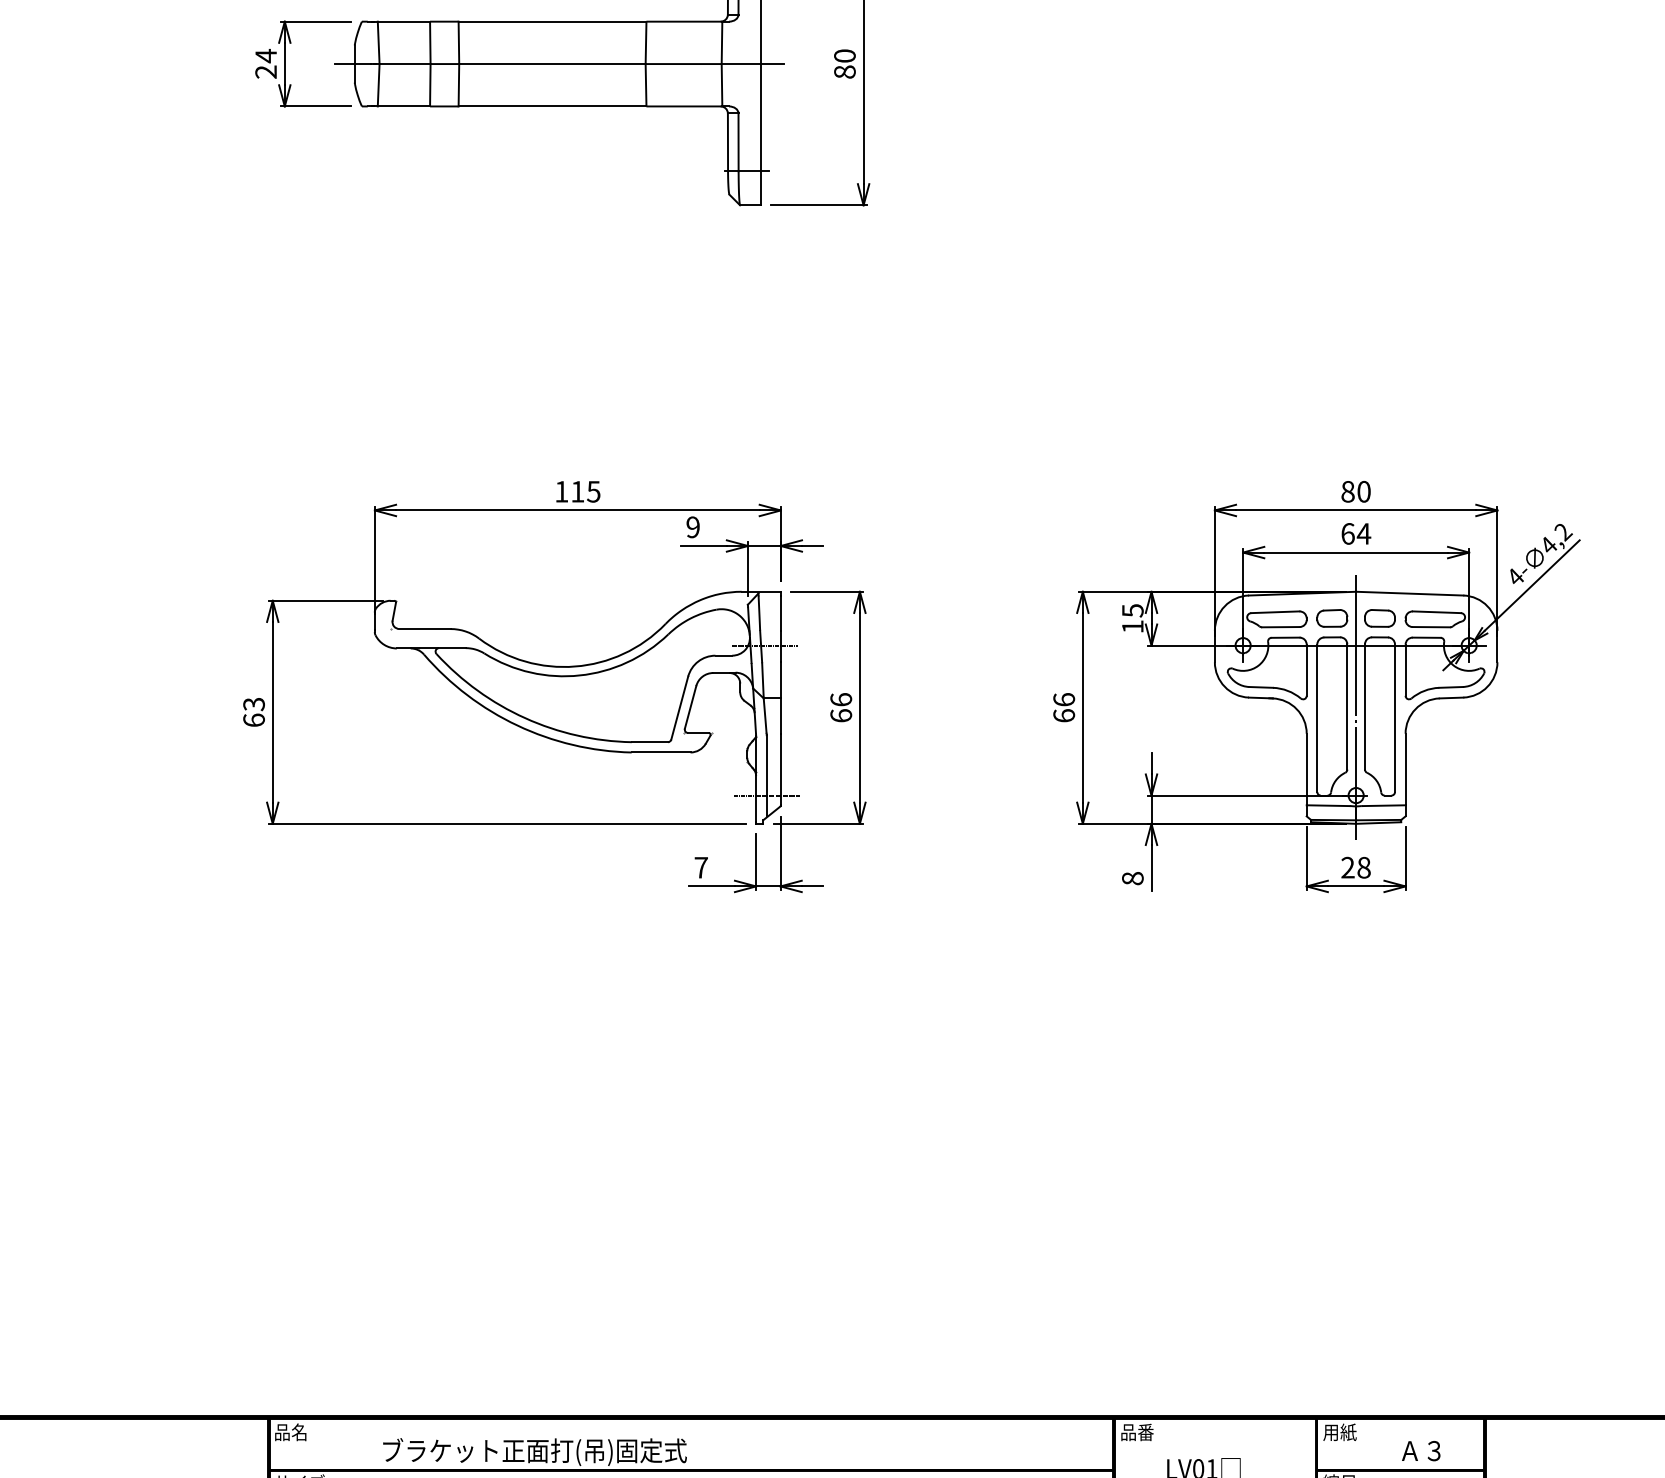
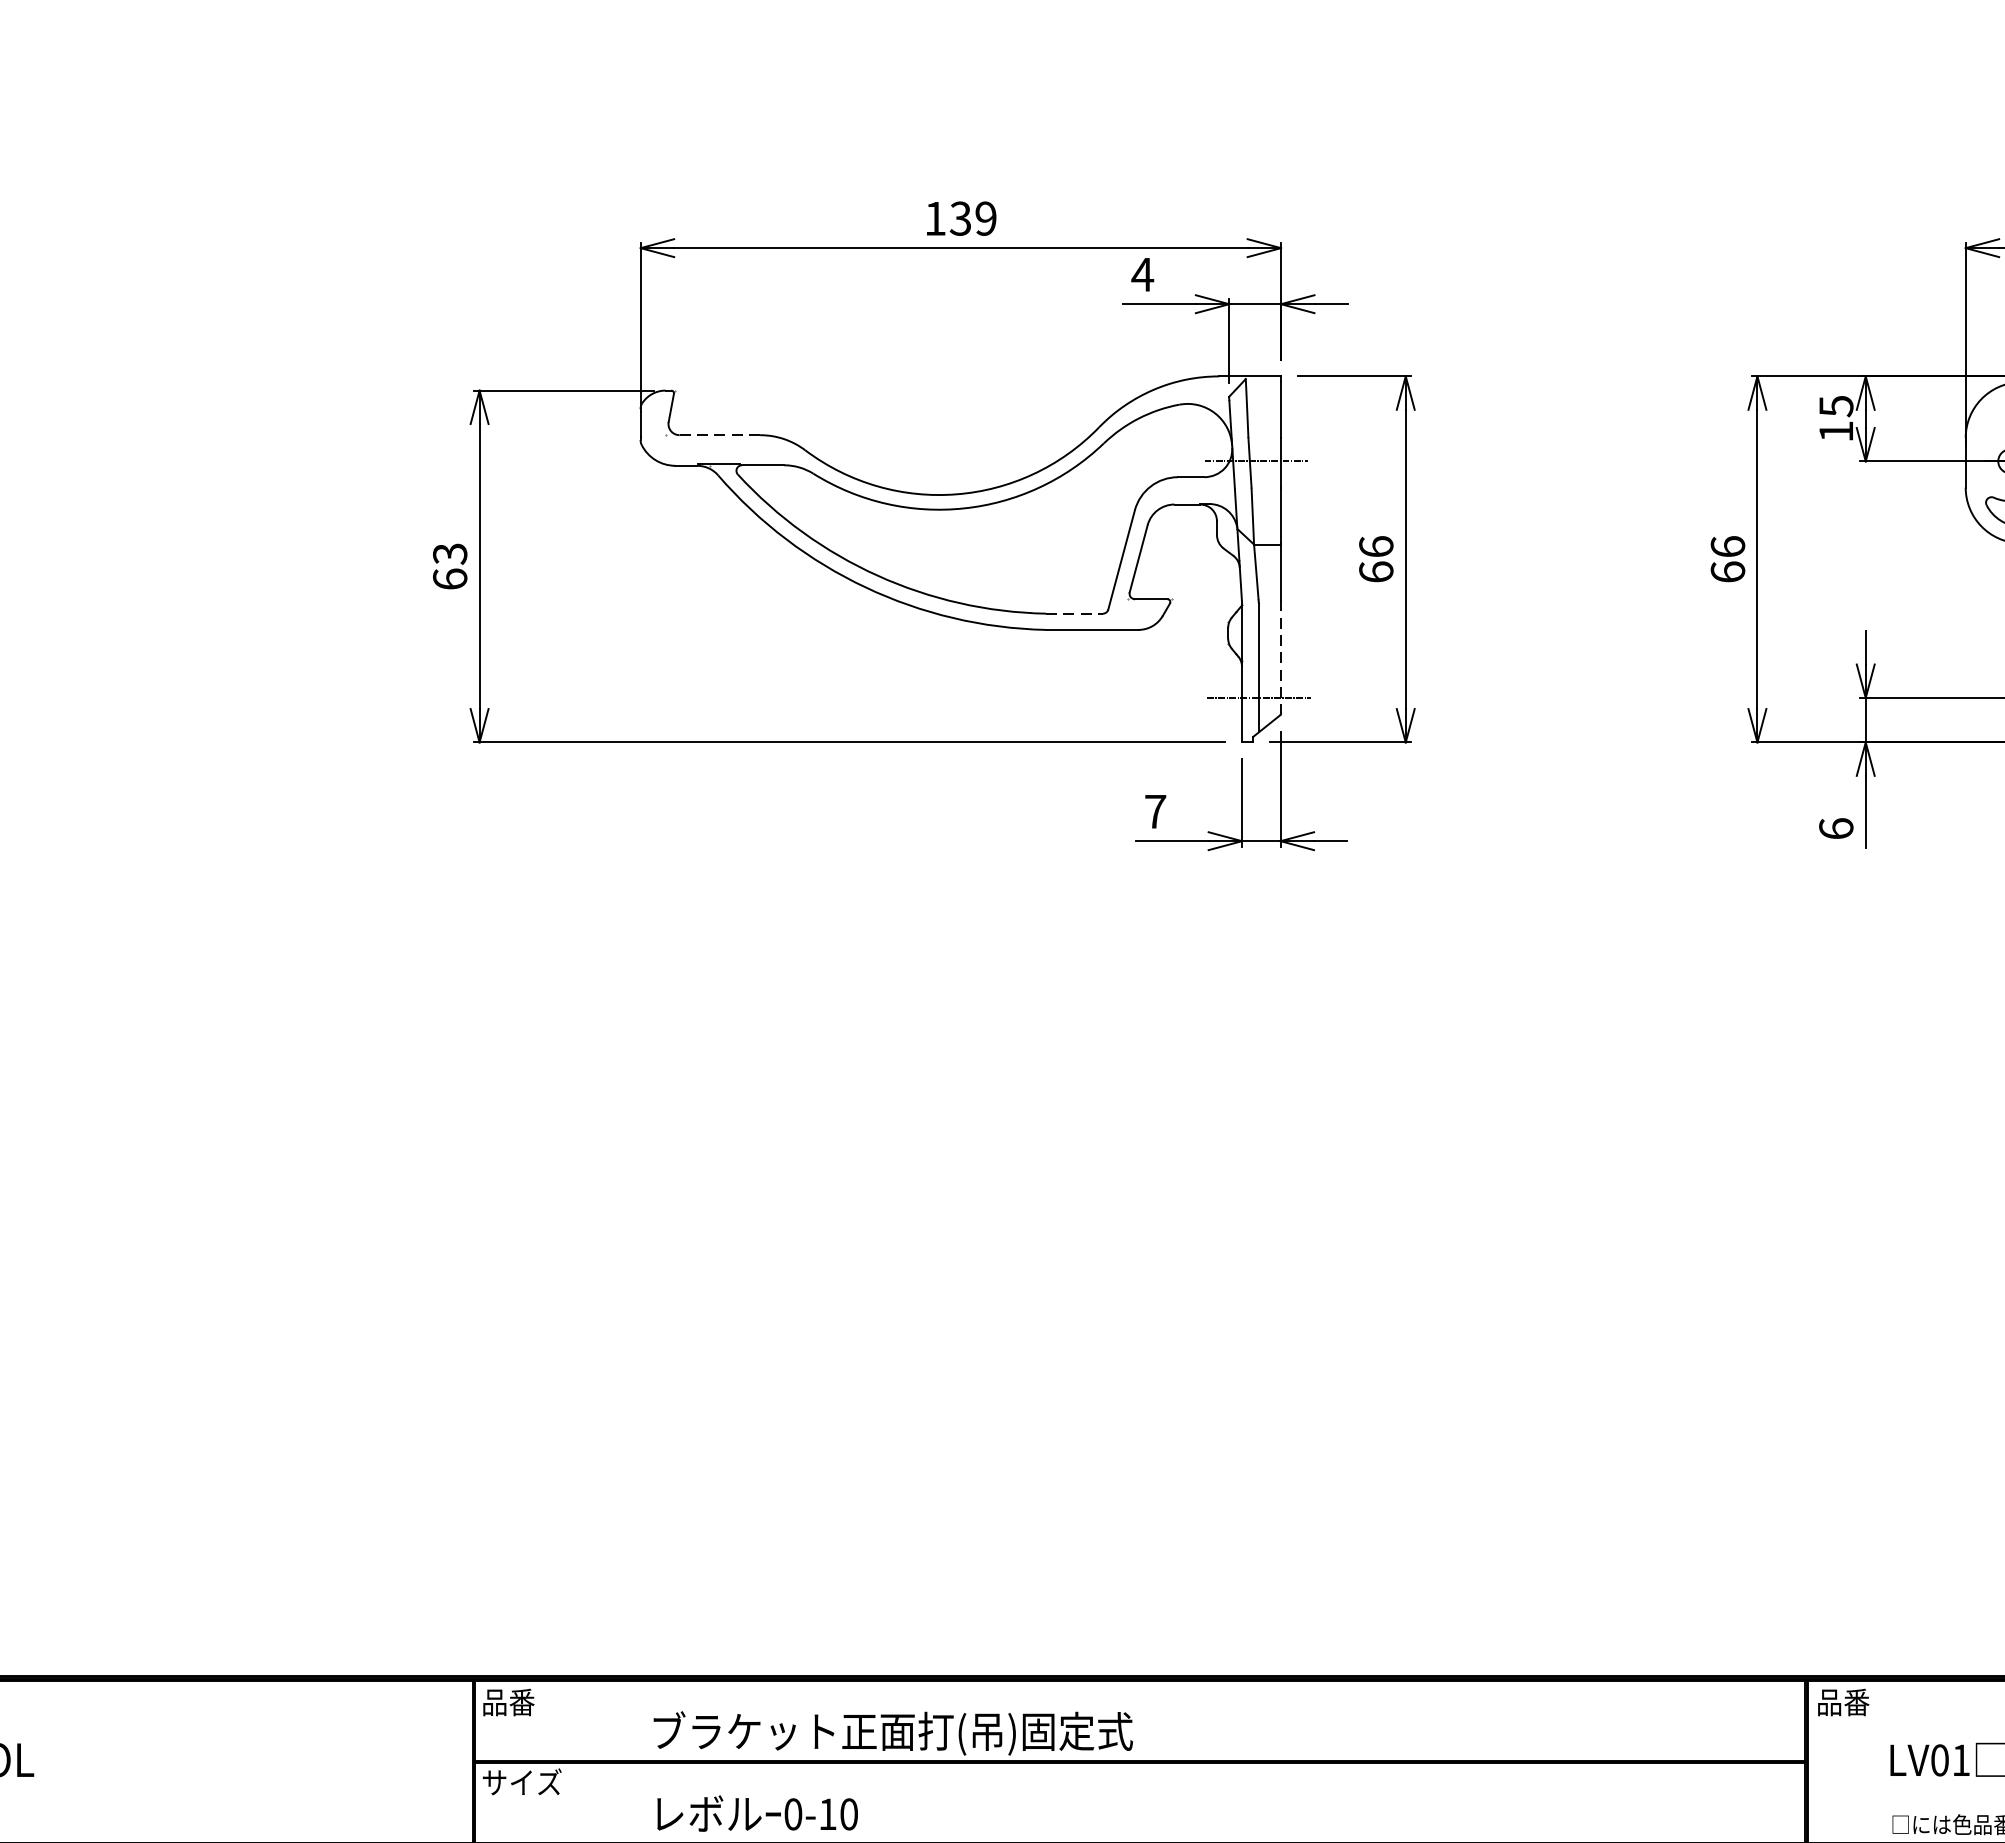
text: (585, 491) -> (972, 218), 115 -> 139
text: (692, 527) -> (1141, 275), 9 -> 4
line: (425, 629) -> (720, 435), solid -> dashed
line: (650, 742) -> (1075, 614), solid -> dashed
line: (780, 769) -> (1280, 656), solid -> dashed
text: (1132, 878) -> (1835, 828), 8 -> 6
text: (299, 1432) -> (521, 1702), 品名 -> 品番

